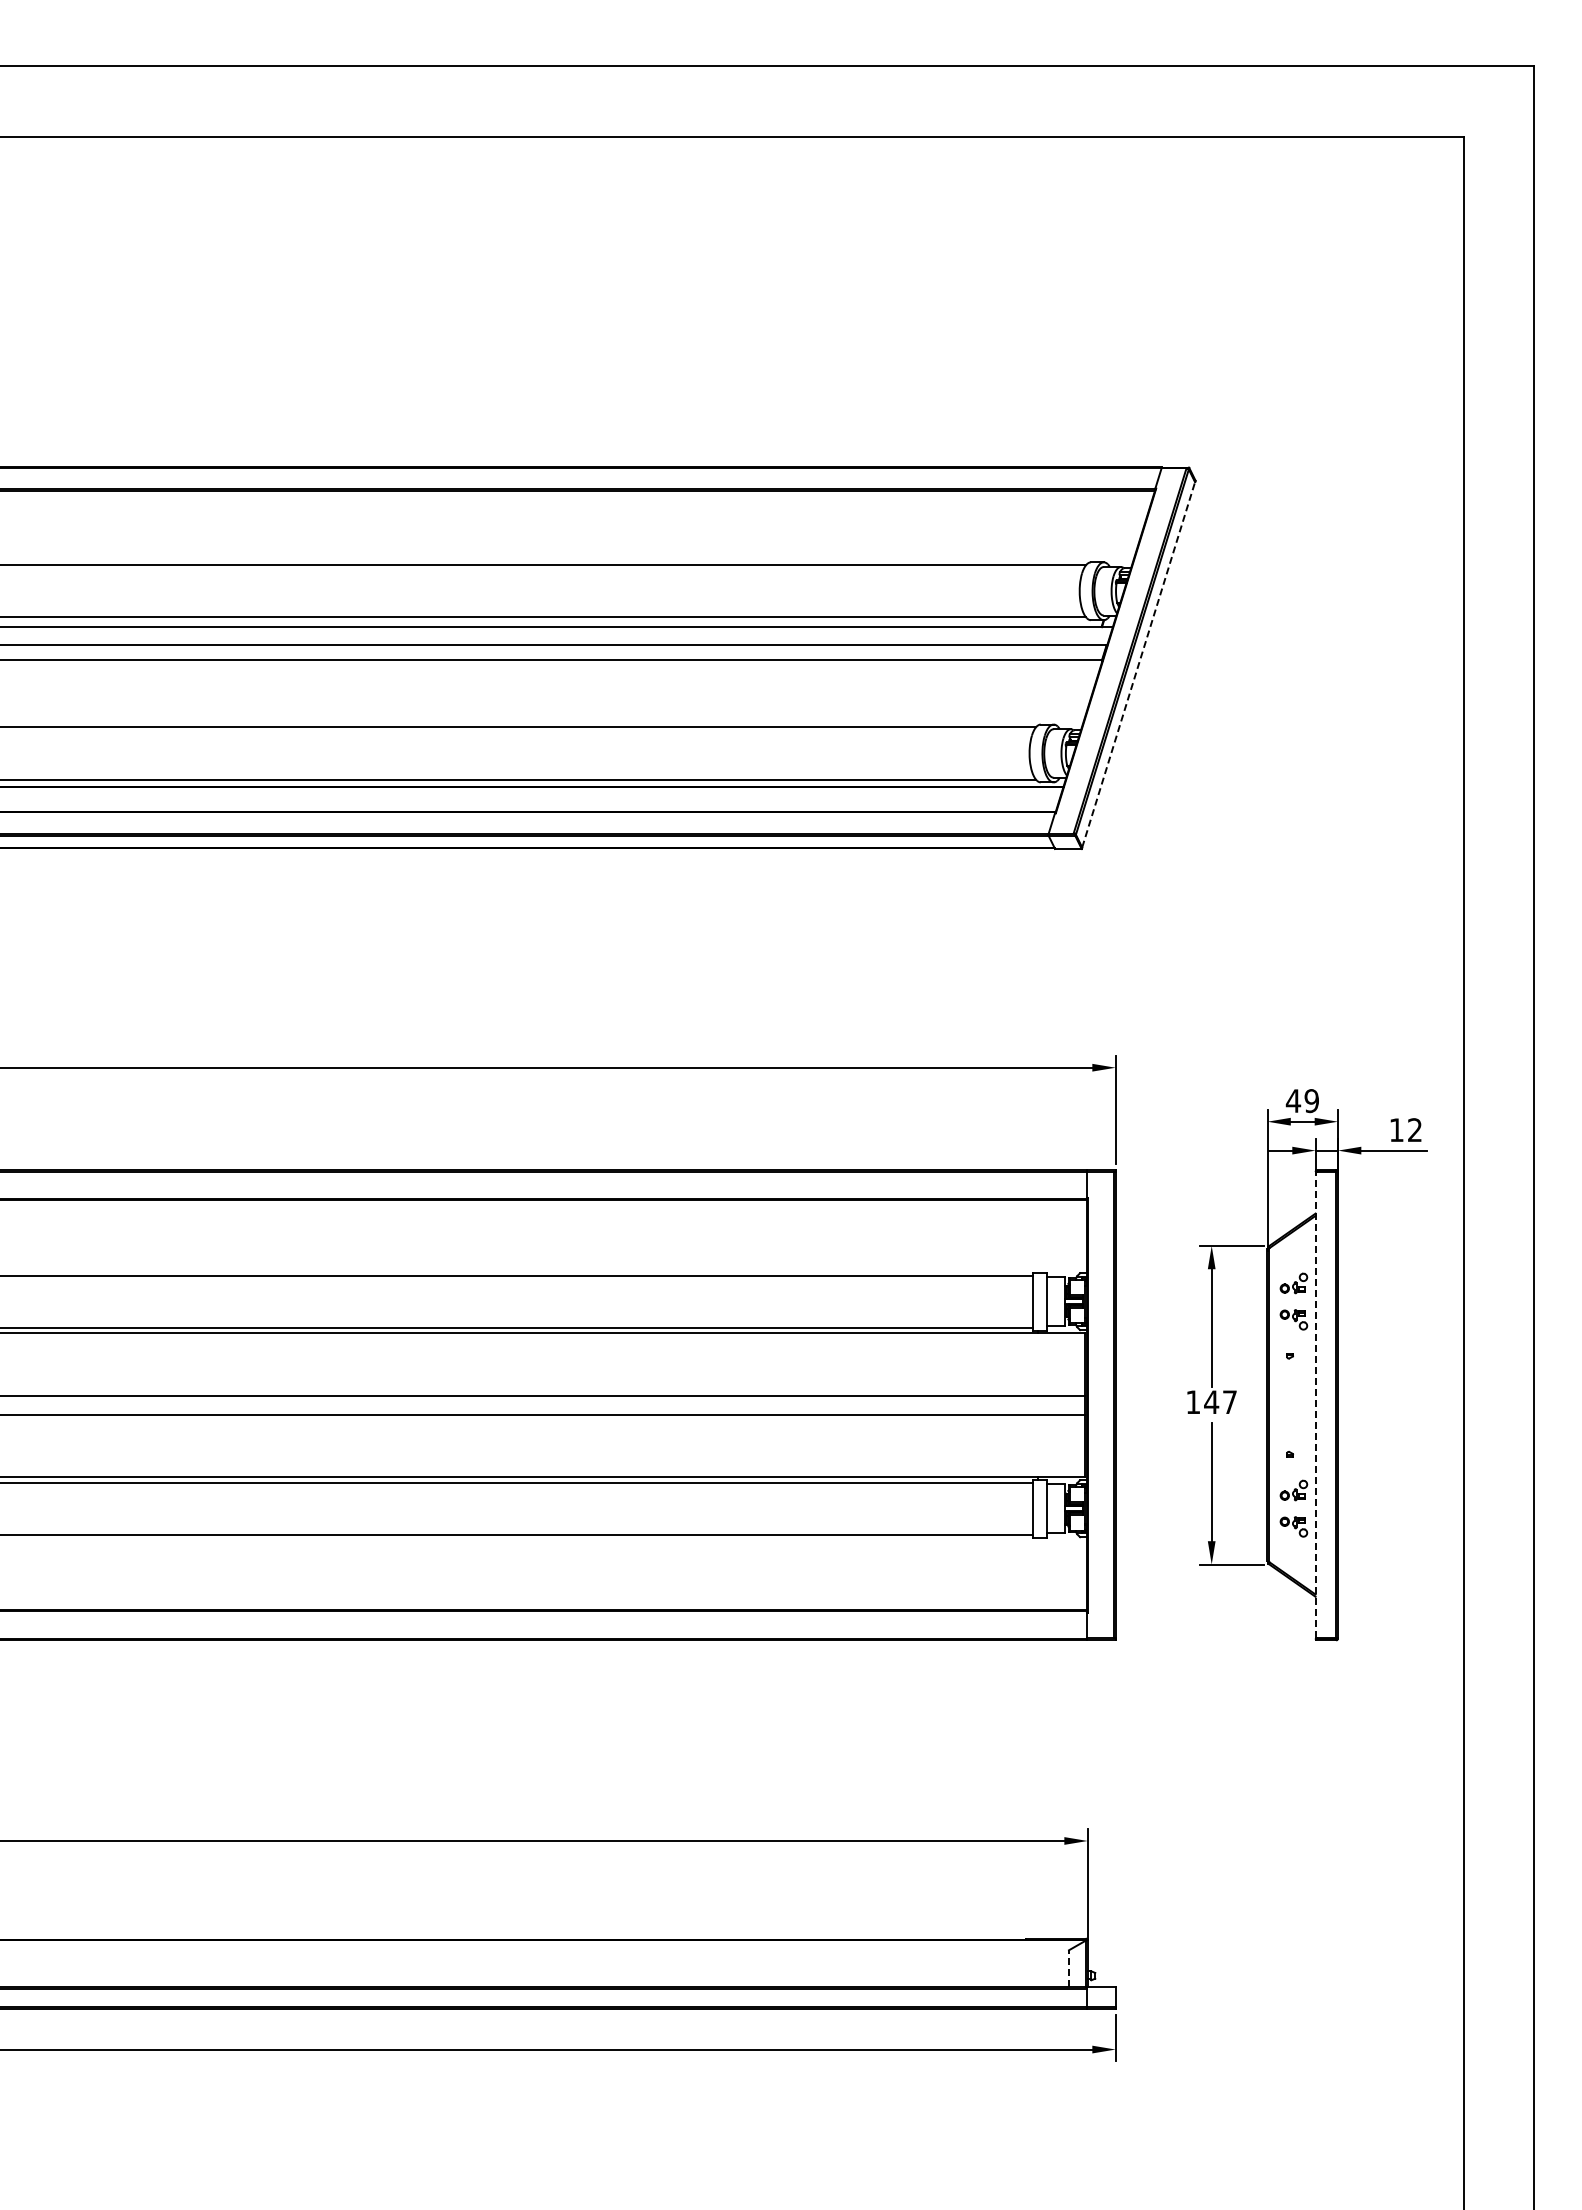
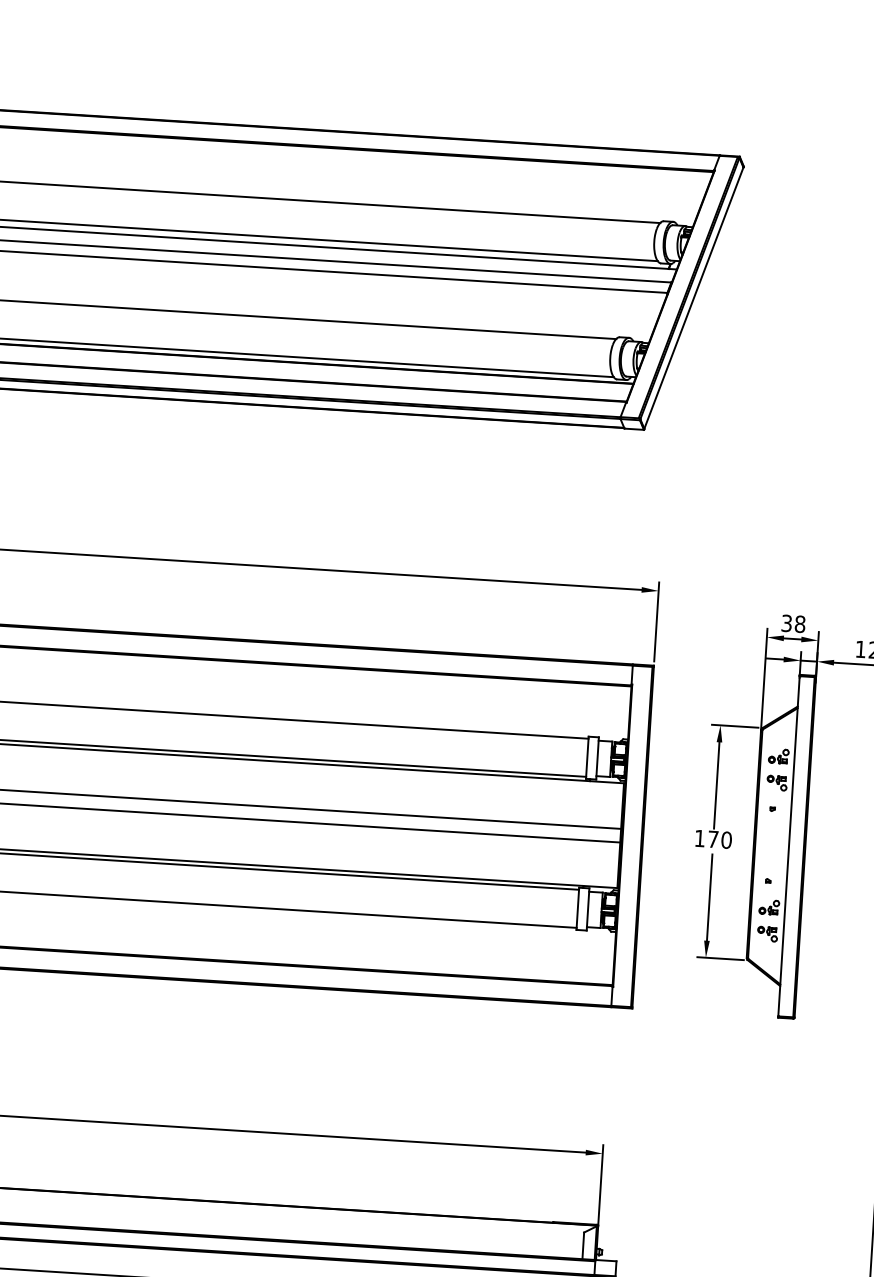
line: (1138, 664) -> (693, 297), dashed -> solid
text: (1301, 1101) -> (792, 624), 49 -> 38
text: (1220, 1402) -> (719, 839), 147 -> 170
line: (1315, 1404) -> (788, 845), dashed -> solid
line: (1069, 1968) -> (583, 1245), dashed -> solid

